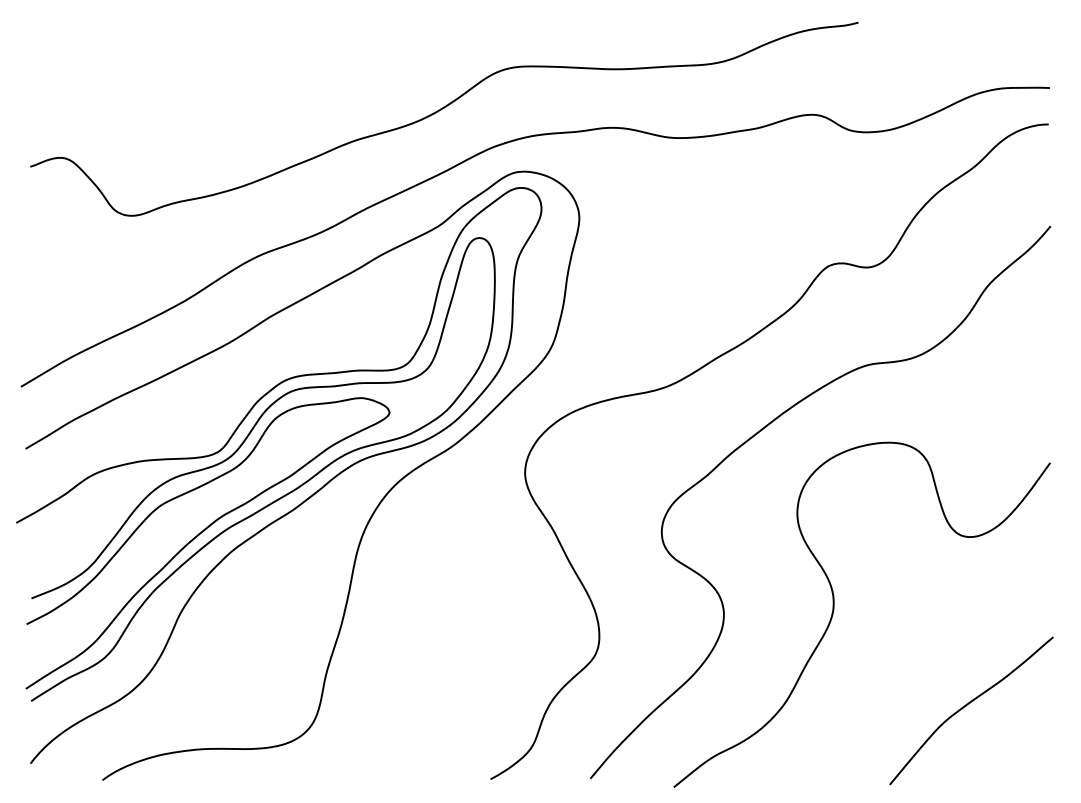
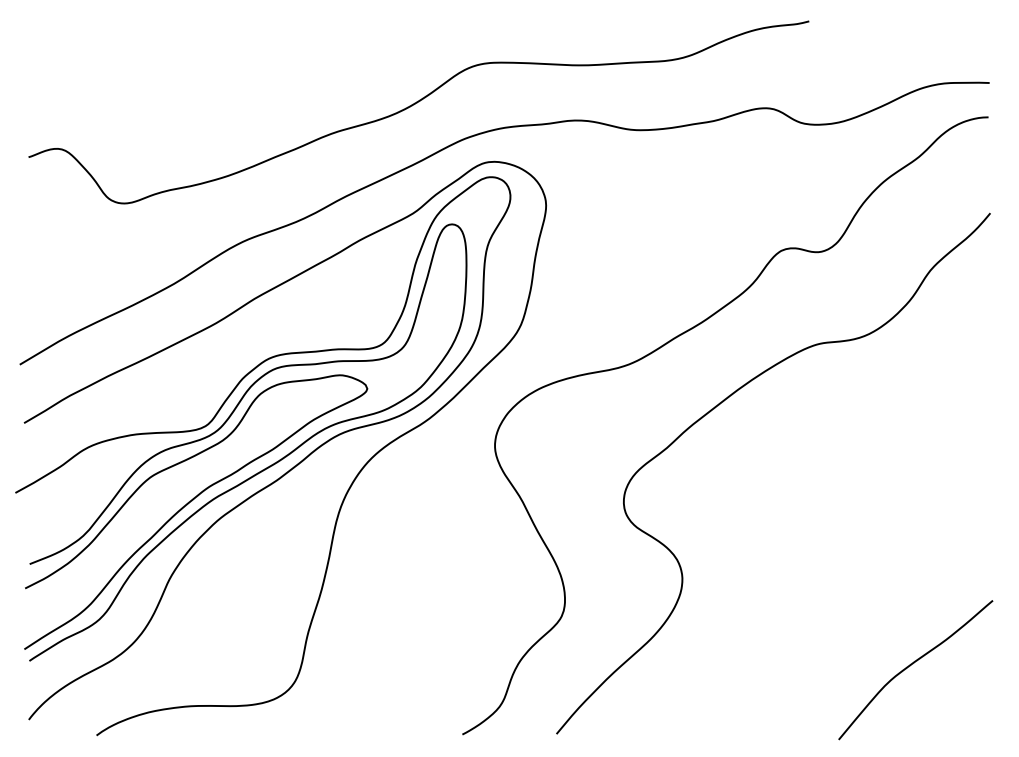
curve: (834, 610) -> (786, 575), removed

